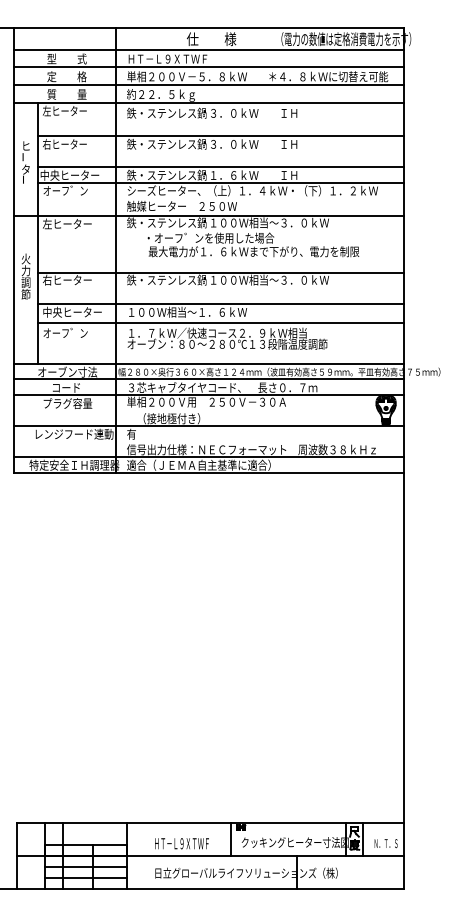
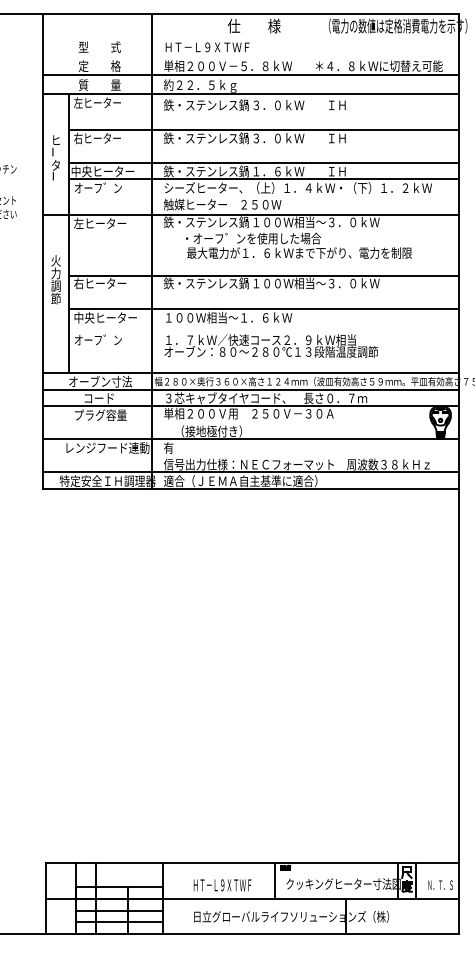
line: (208, 49) -> (250, 37), removed
line: (208, 67) -> (250, 56), removed
line: (220, 322) -> (263, 328), removed

